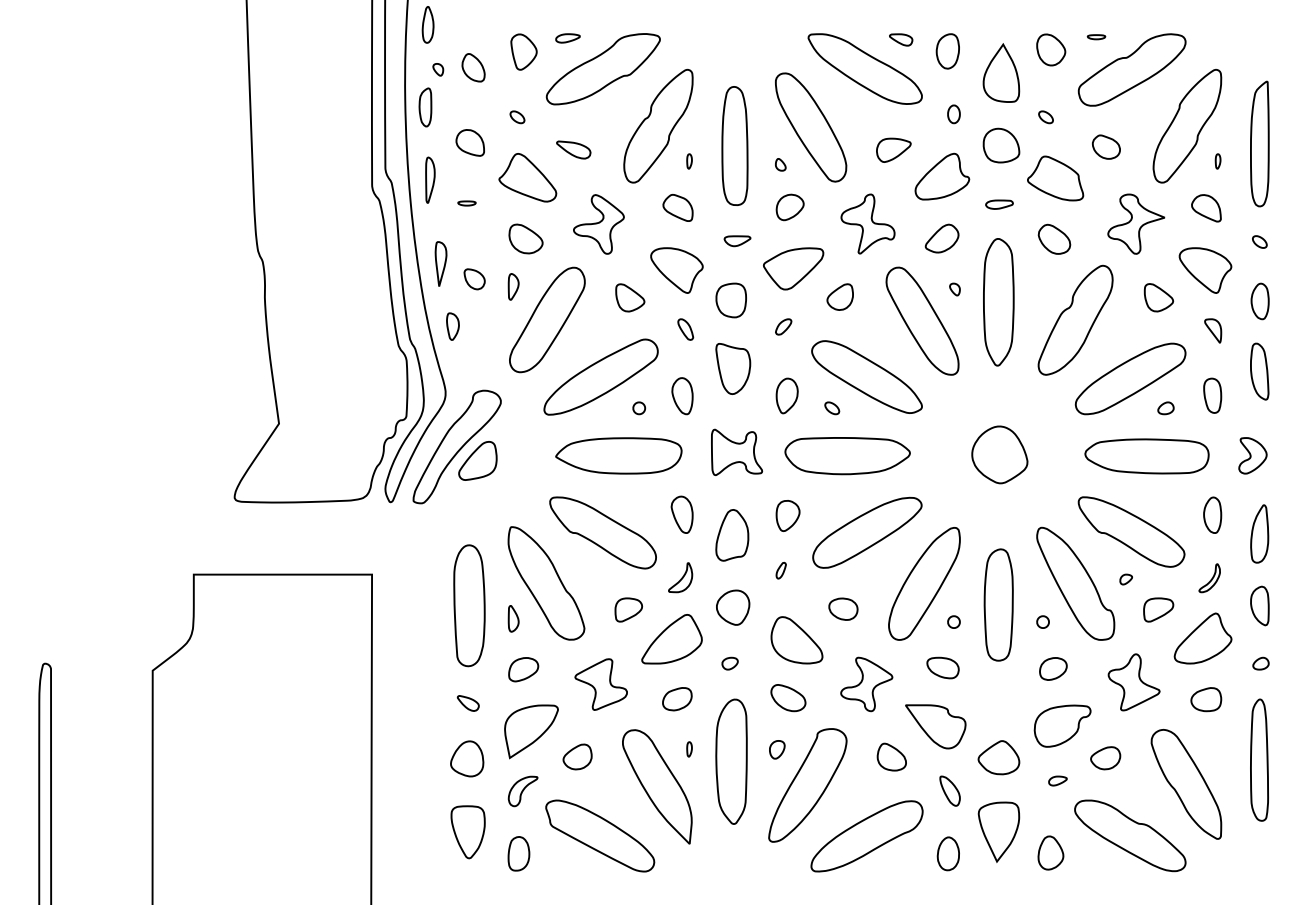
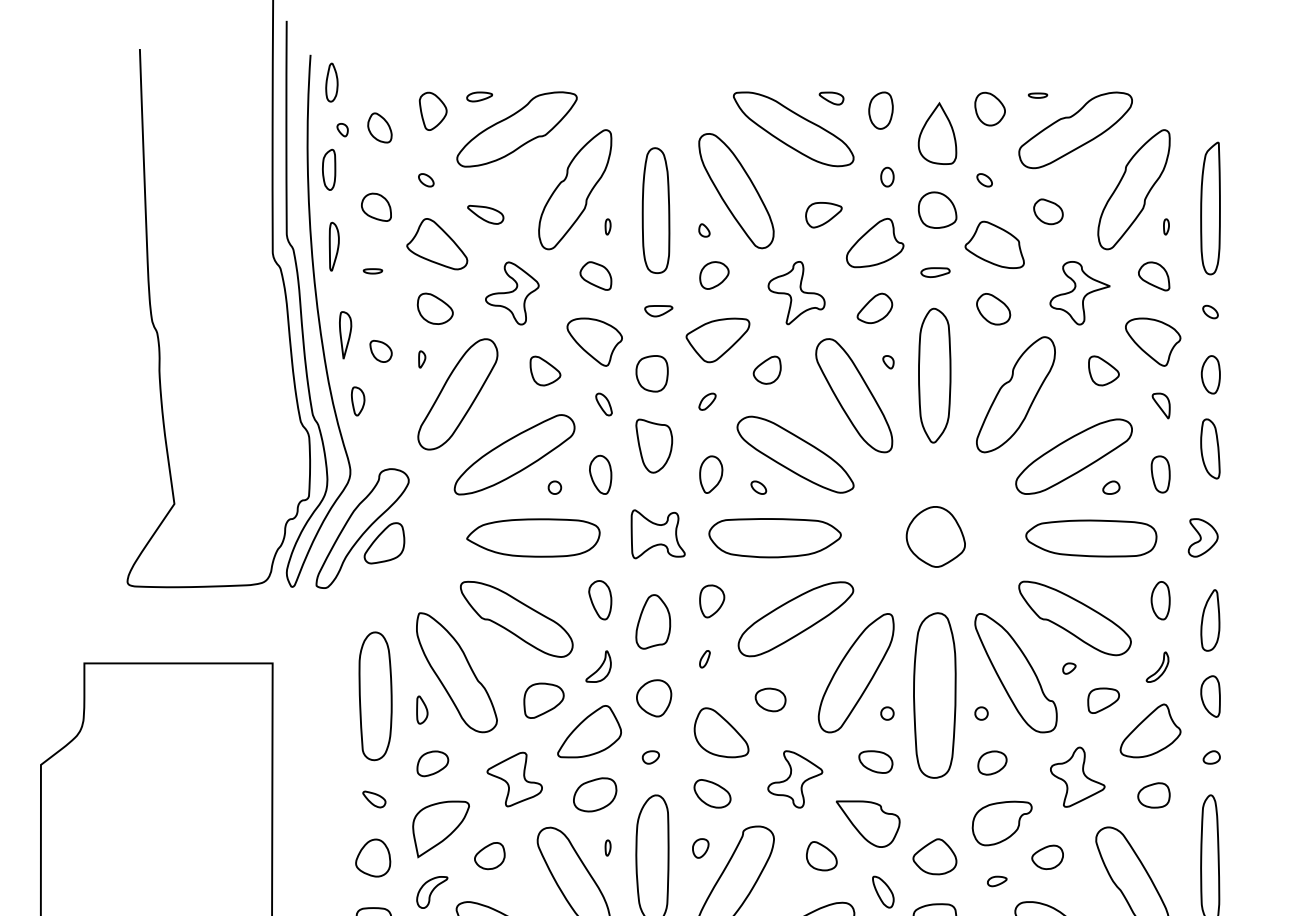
part: (513, 286) -> (422, 359), size x0.6
part: (998, 604) -> (934, 694), size x1.4
part: (628, 609) -> (543, 700), size x1.4
part: (677, 699) -> (595, 795), size x1.4

